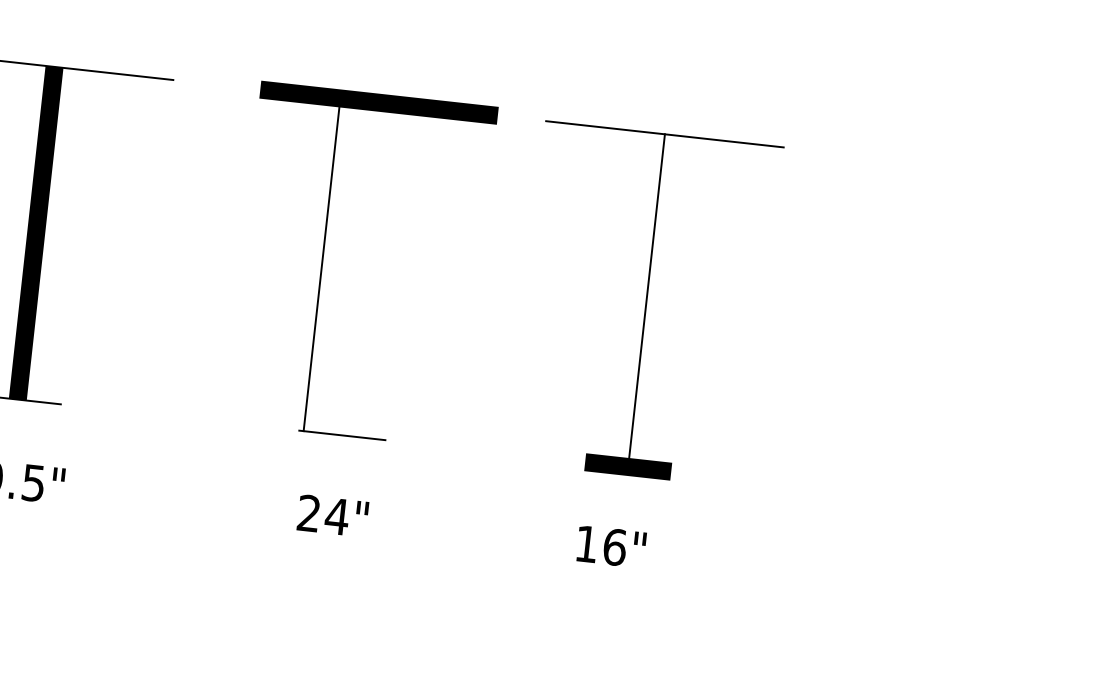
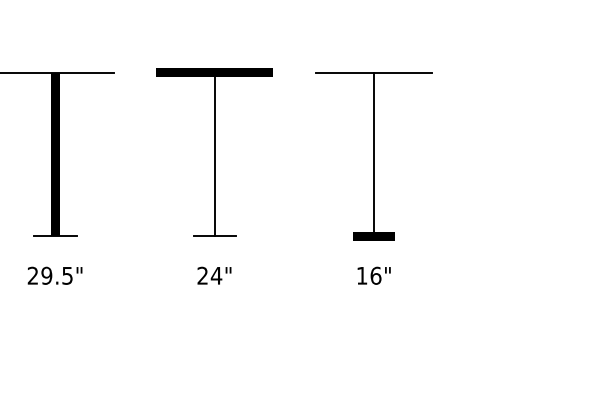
line: (321, 264) -> (214, 154), moved
part: (644, 304) -> (373, 156), moved
text: (609, 546) -> (373, 275), moved

